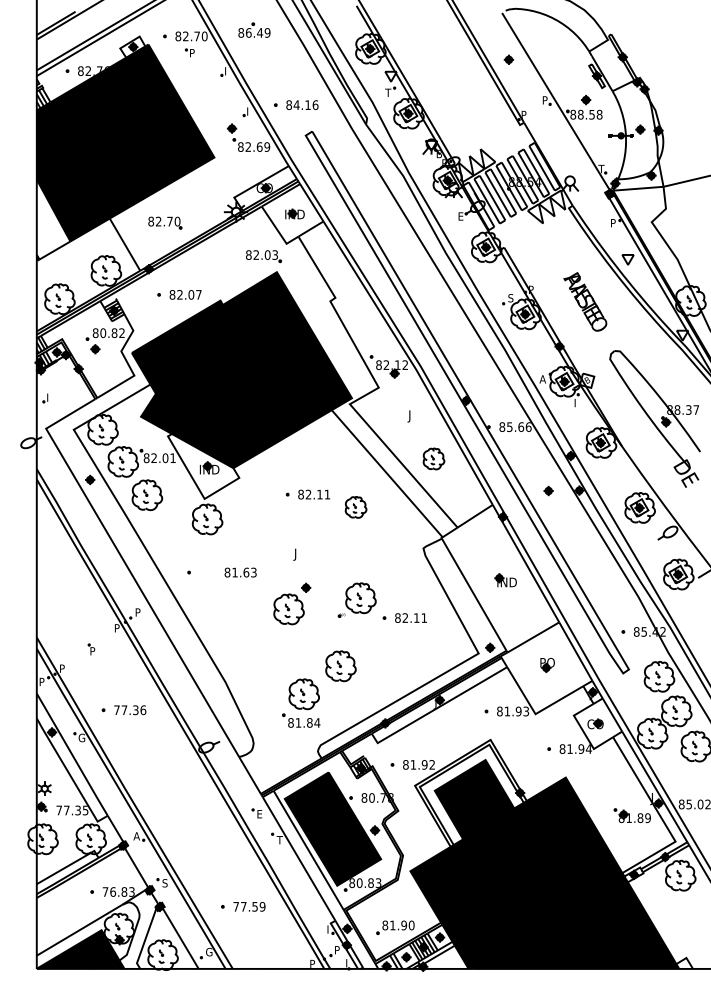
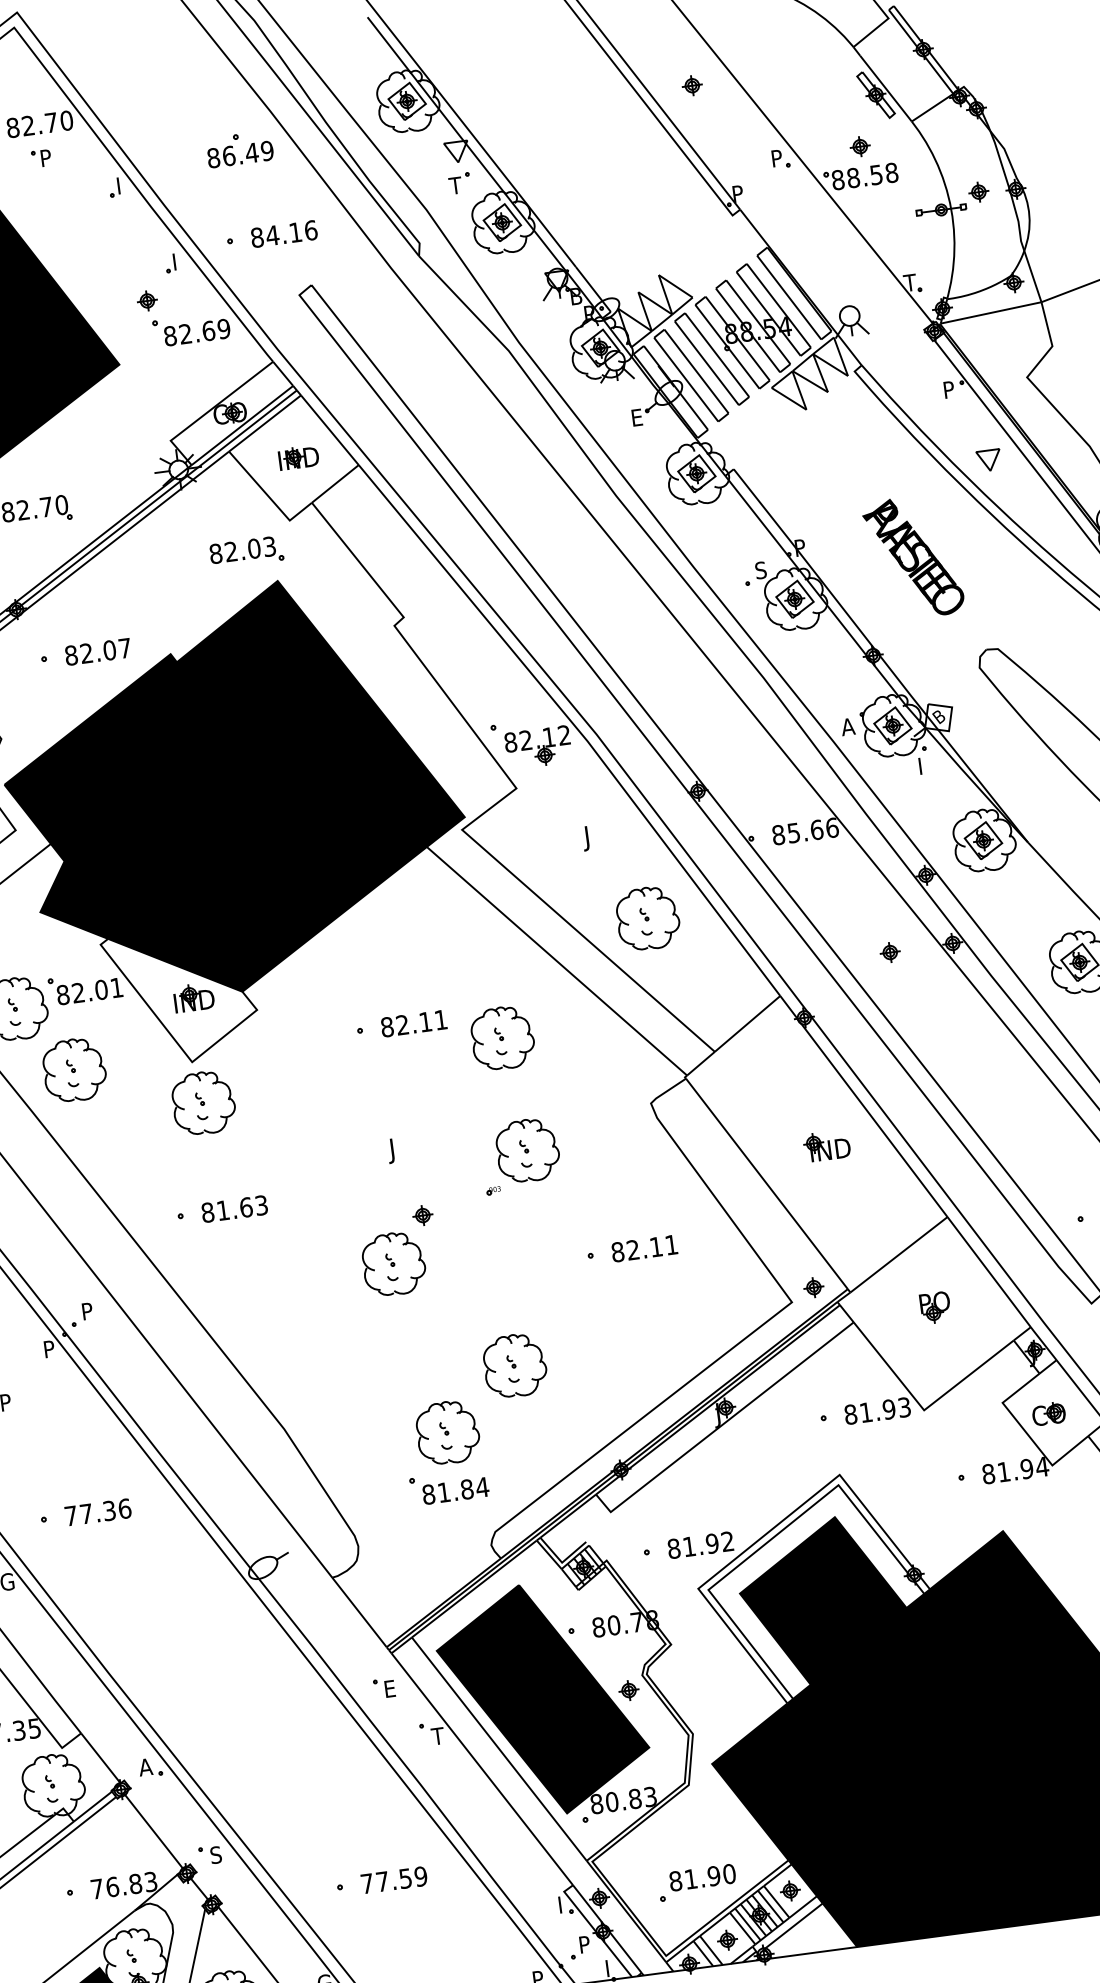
part: (254, 29) -> (239, 147), moved
part: (433, 458) -> (647, 917), size x1.43
part: (355, 507) -> (501, 1038), size x1.43
text: (240, 572) -> (234, 1208), moved
part: (356, 599) -> (519, 1154), moved

